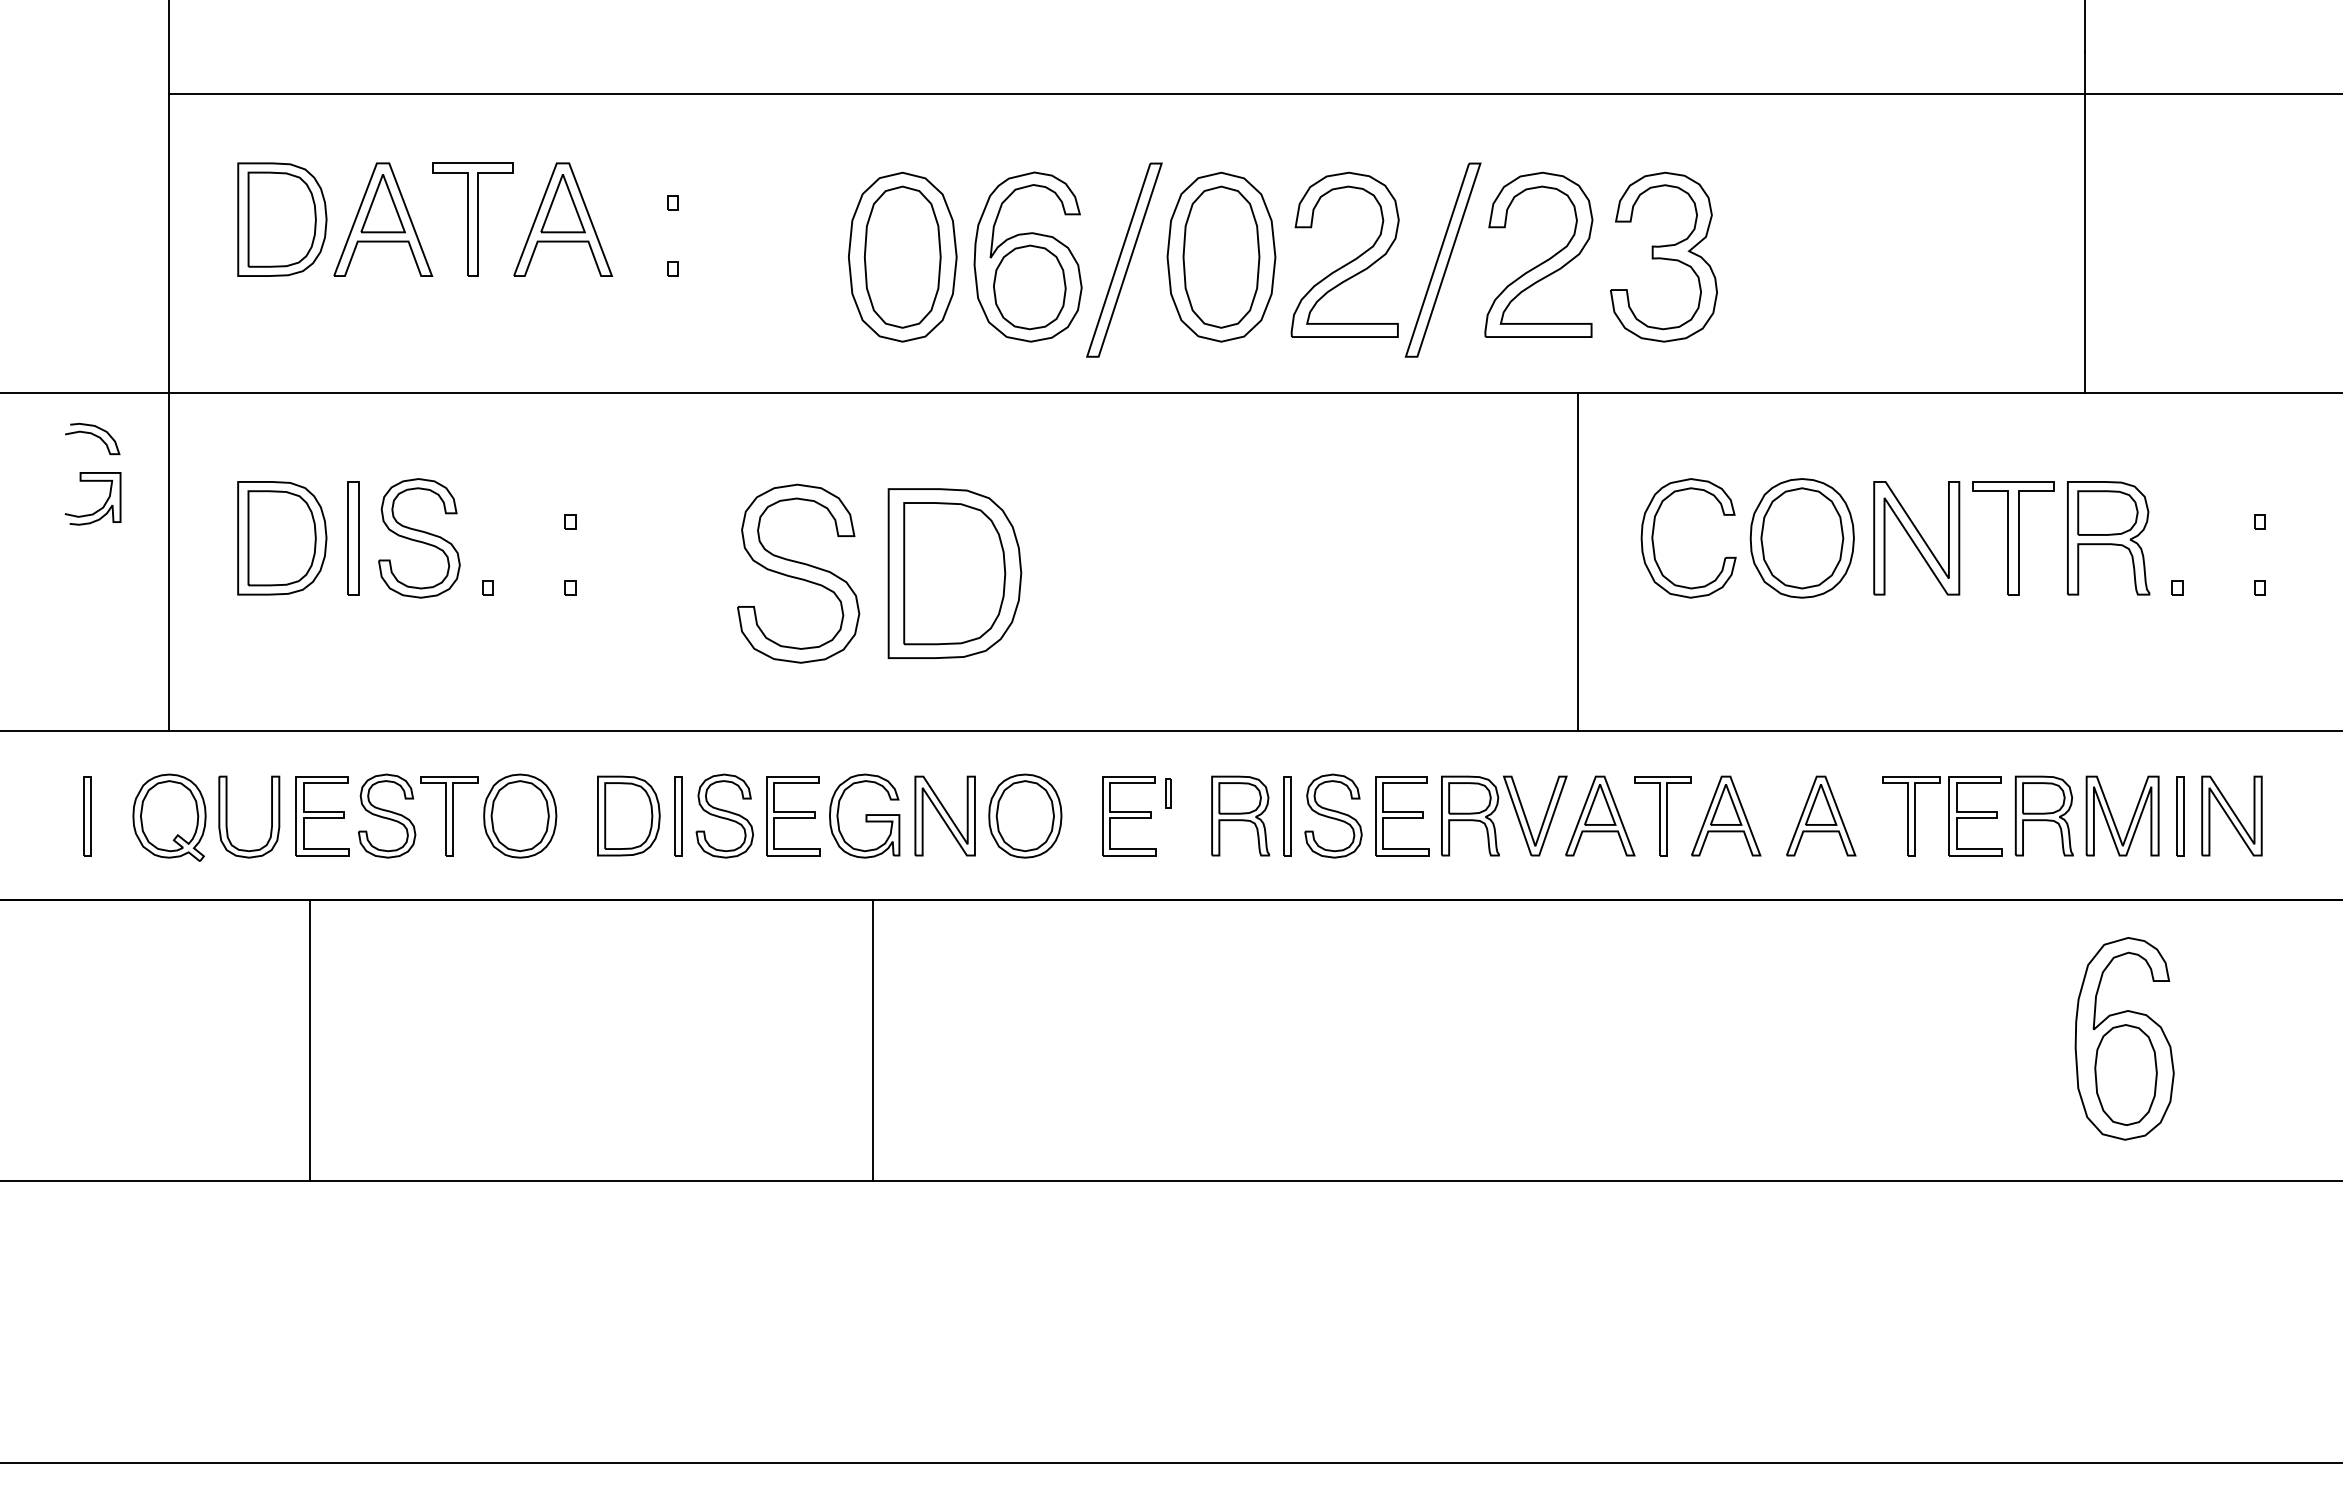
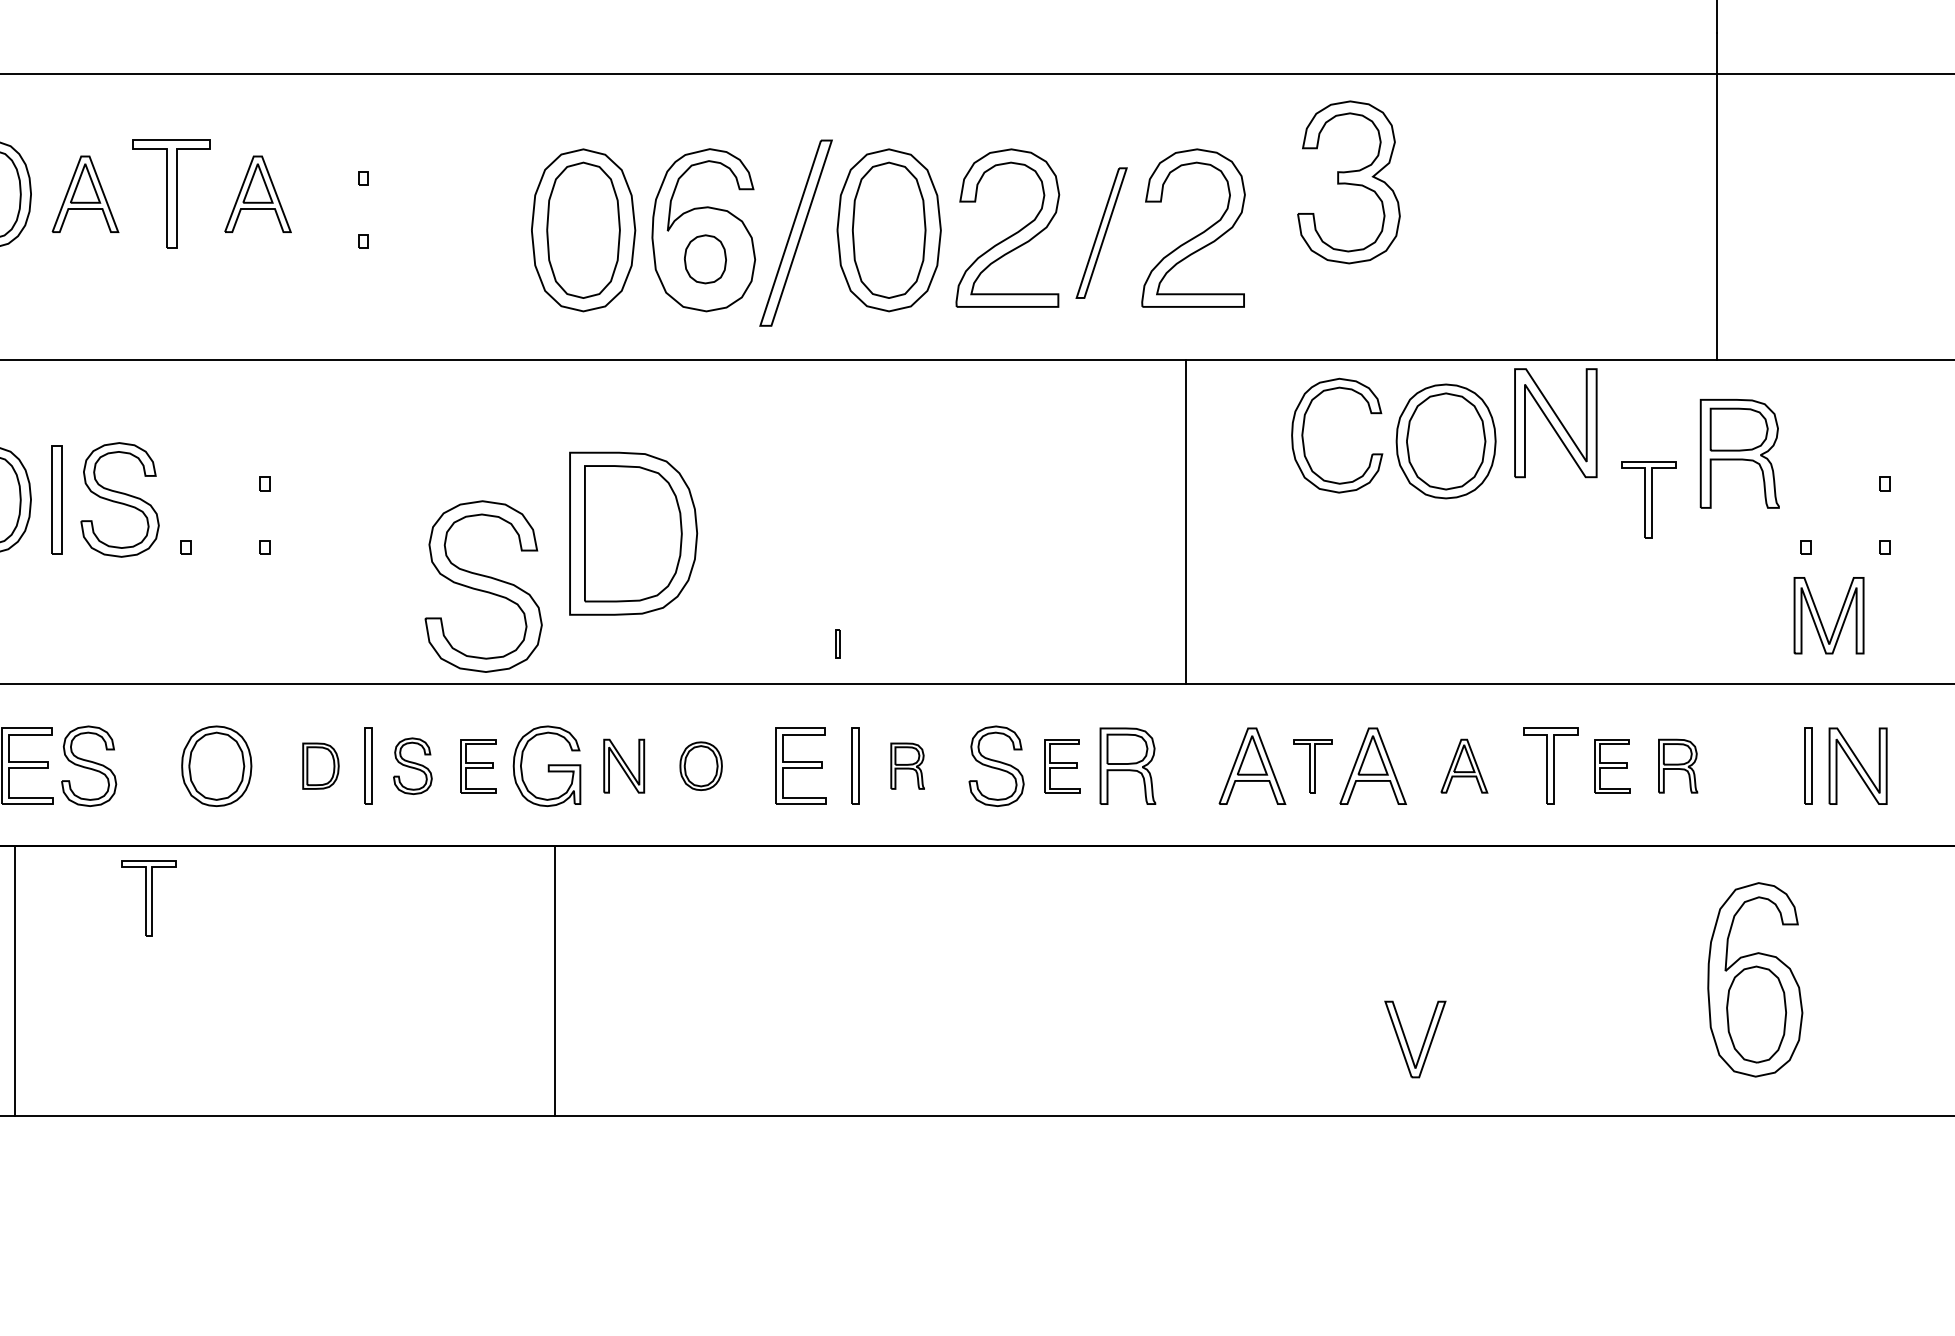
part: (383, 219) -> (85, 194), size x0.7
part: (563, 219) -> (258, 194), size x0.7
part: (1663, 256) -> (1348, 181), moved
part: (1442, 259) -> (1101, 232), size x0.7
part: (1029, 287) -> (705, 259), size x0.6
part: (1801, 538) -> (1445, 441), moved
part: (1916, 538) -> (1555, 423), moved
part: (2013, 538) -> (1648, 500), size x0.7
part: (2108, 538) -> (1739, 454), moved
part: (1654, 545) -> (1304, 442), moved
line: (1577, 561) -> (1185, 522), moved
part: (798, 573) -> (483, 586), moved
part: (1168, 793) -> (838, 643), moved
part: (628, 815) -> (320, 765), size x0.6
part: (724, 815) -> (412, 765), size x0.7
part: (944, 815) -> (623, 765), size x0.7
part: (1025, 815) -> (701, 765), size x0.6
part: (1240, 815) -> (907, 765), size x0.6
part: (1821, 815) -> (1464, 765), size x0.7
part: (2043, 815) -> (1677, 765), size x0.7
part: (449, 816) -> (148, 898), moved
part: (793, 816) -> (478, 766), size x0.7
part: (1287, 816) -> (855, 766), moved
part: (1402, 816) -> (1062, 766), size x0.7
part: (1662, 816) -> (1312, 766), size x0.7
part: (1975, 816) -> (1612, 766), size x0.7
part: (2113, 817) -> (1820, 617), moved
part: (1543, 818) -> (1423, 1041), moved

